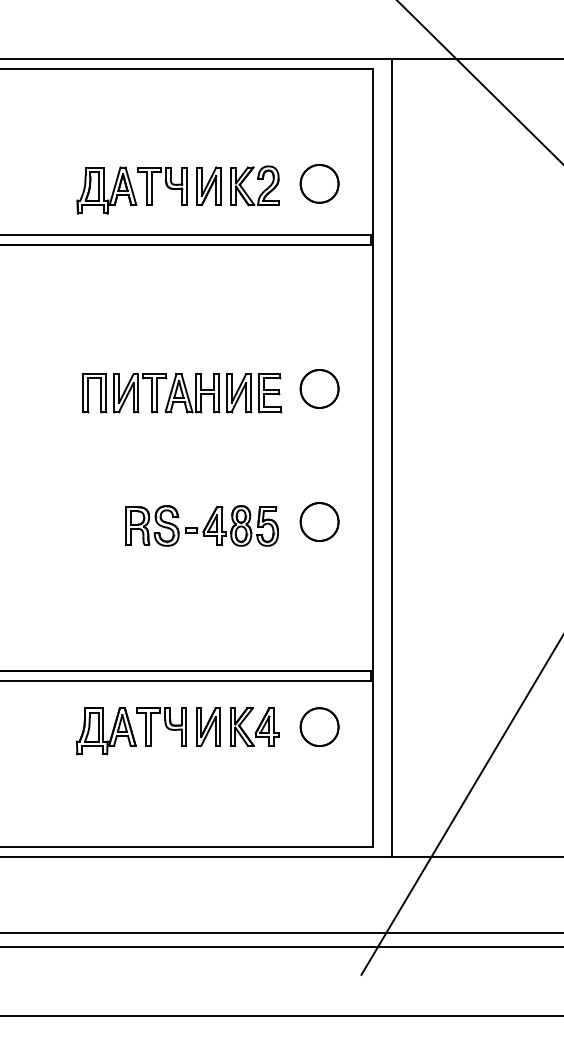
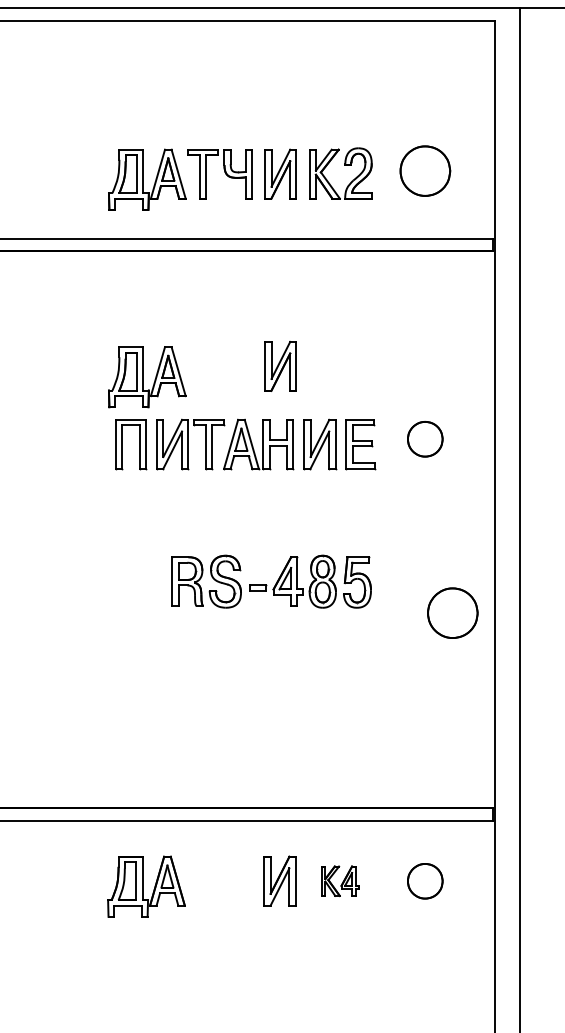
part: (208, 333) -> (280, 366), added
part: (106, 341) -> (146, 377), added
part: (319, 388) -> (425, 438), size x0.7
part: (319, 521) -> (452, 612), moved
part: (201, 525) -> (270, 581), moved
part: (161, 726) -> (218, 880), removed
part: (254, 726) -> (340, 880), size x0.6
part: (319, 726) -> (425, 880), size x0.7

